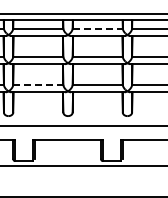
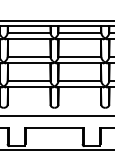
line: (98, 28) -> (80, 32), dashed -> solid
line: (38, 84) -> (29, 80), dashed -> solid

